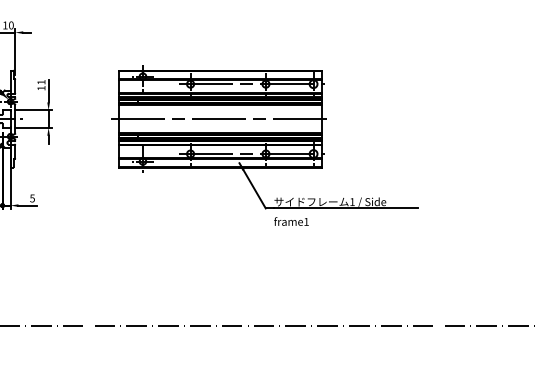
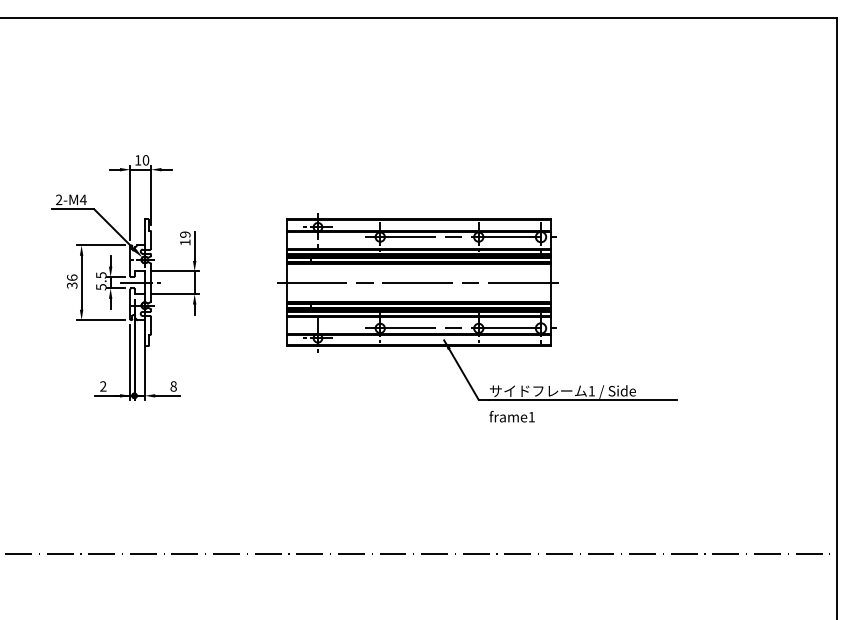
text: (41, 82) -> (185, 234), 11 -> 19
text: (32, 198) -> (173, 386), 5 -> 8

